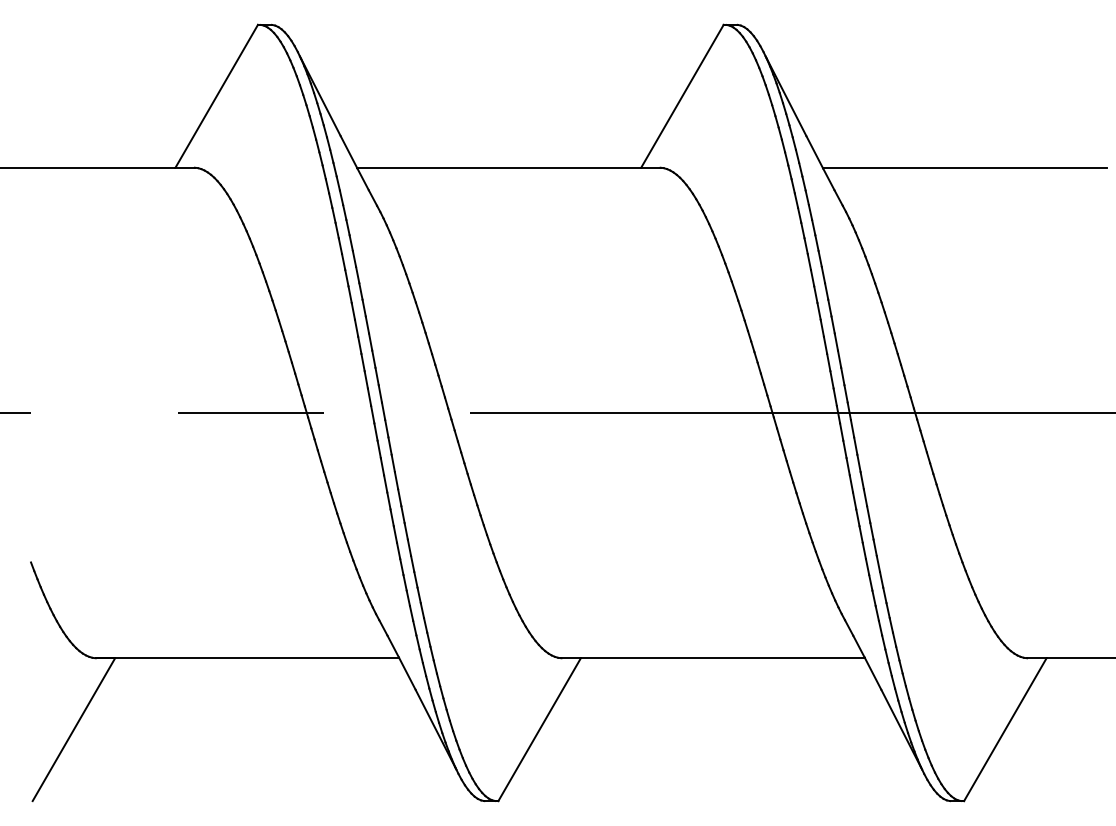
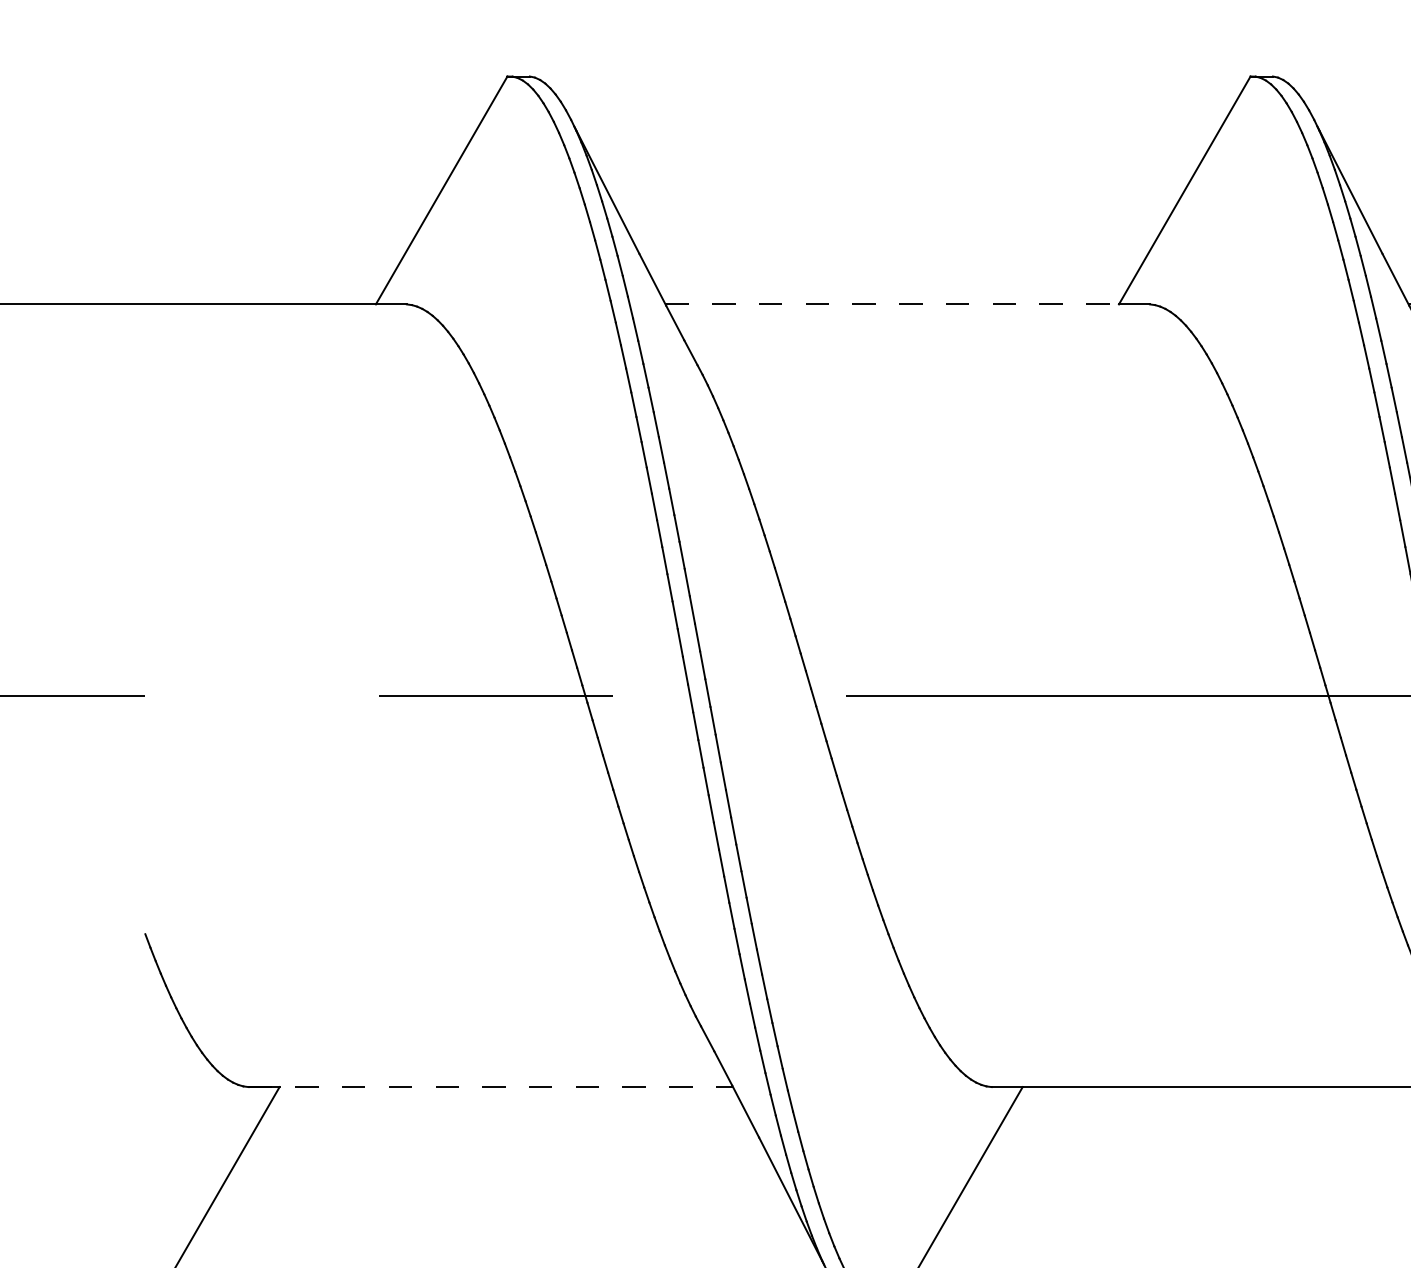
line: (499, 167) -> (892, 304), solid -> dashed
line: (247, 658) -> (490, 1087), solid -> dashed

